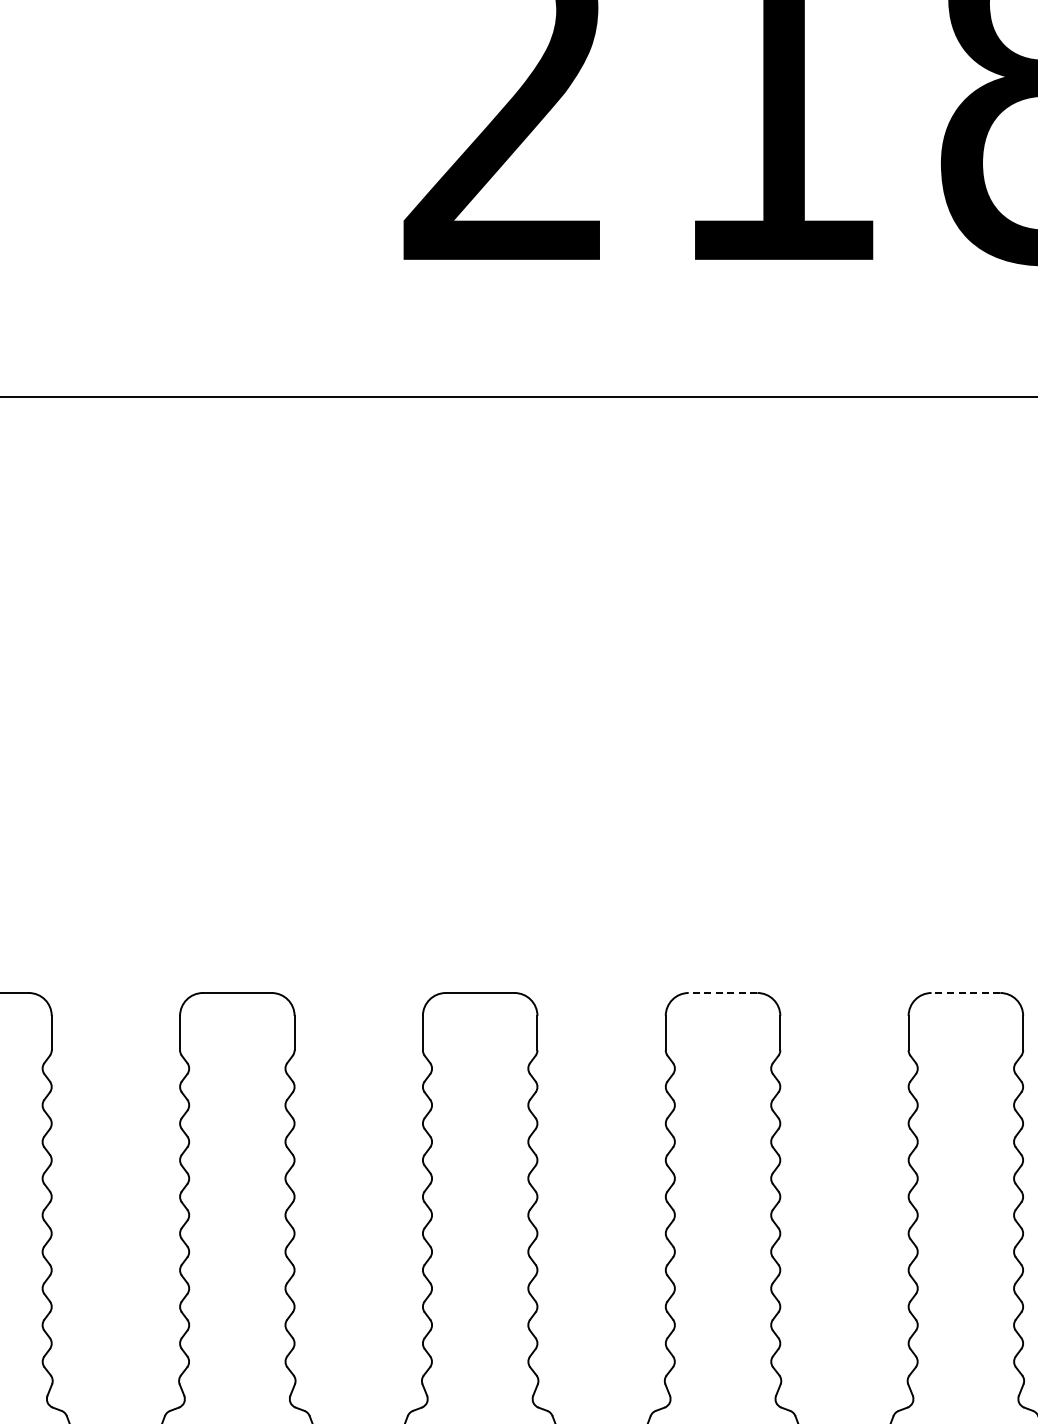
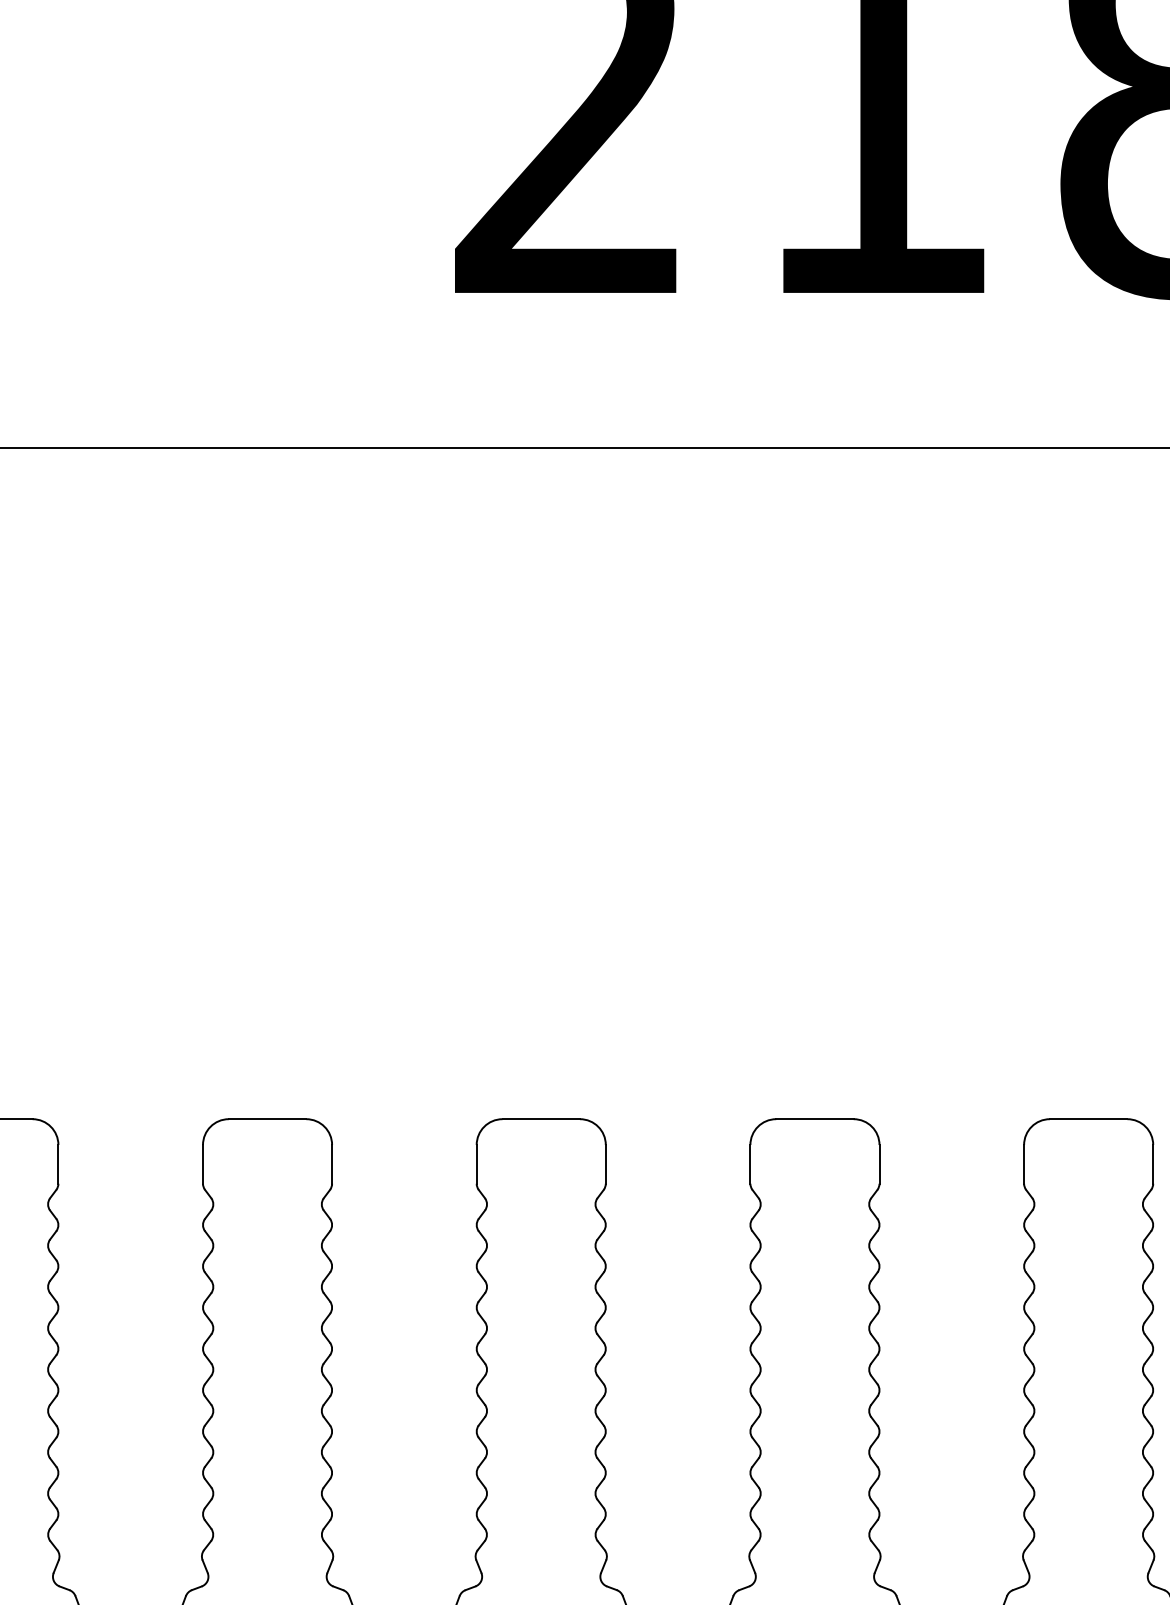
line: (722, 993) -> (814, 1119), dashed -> solid
line: (965, 993) -> (1088, 1119), dashed -> solid

